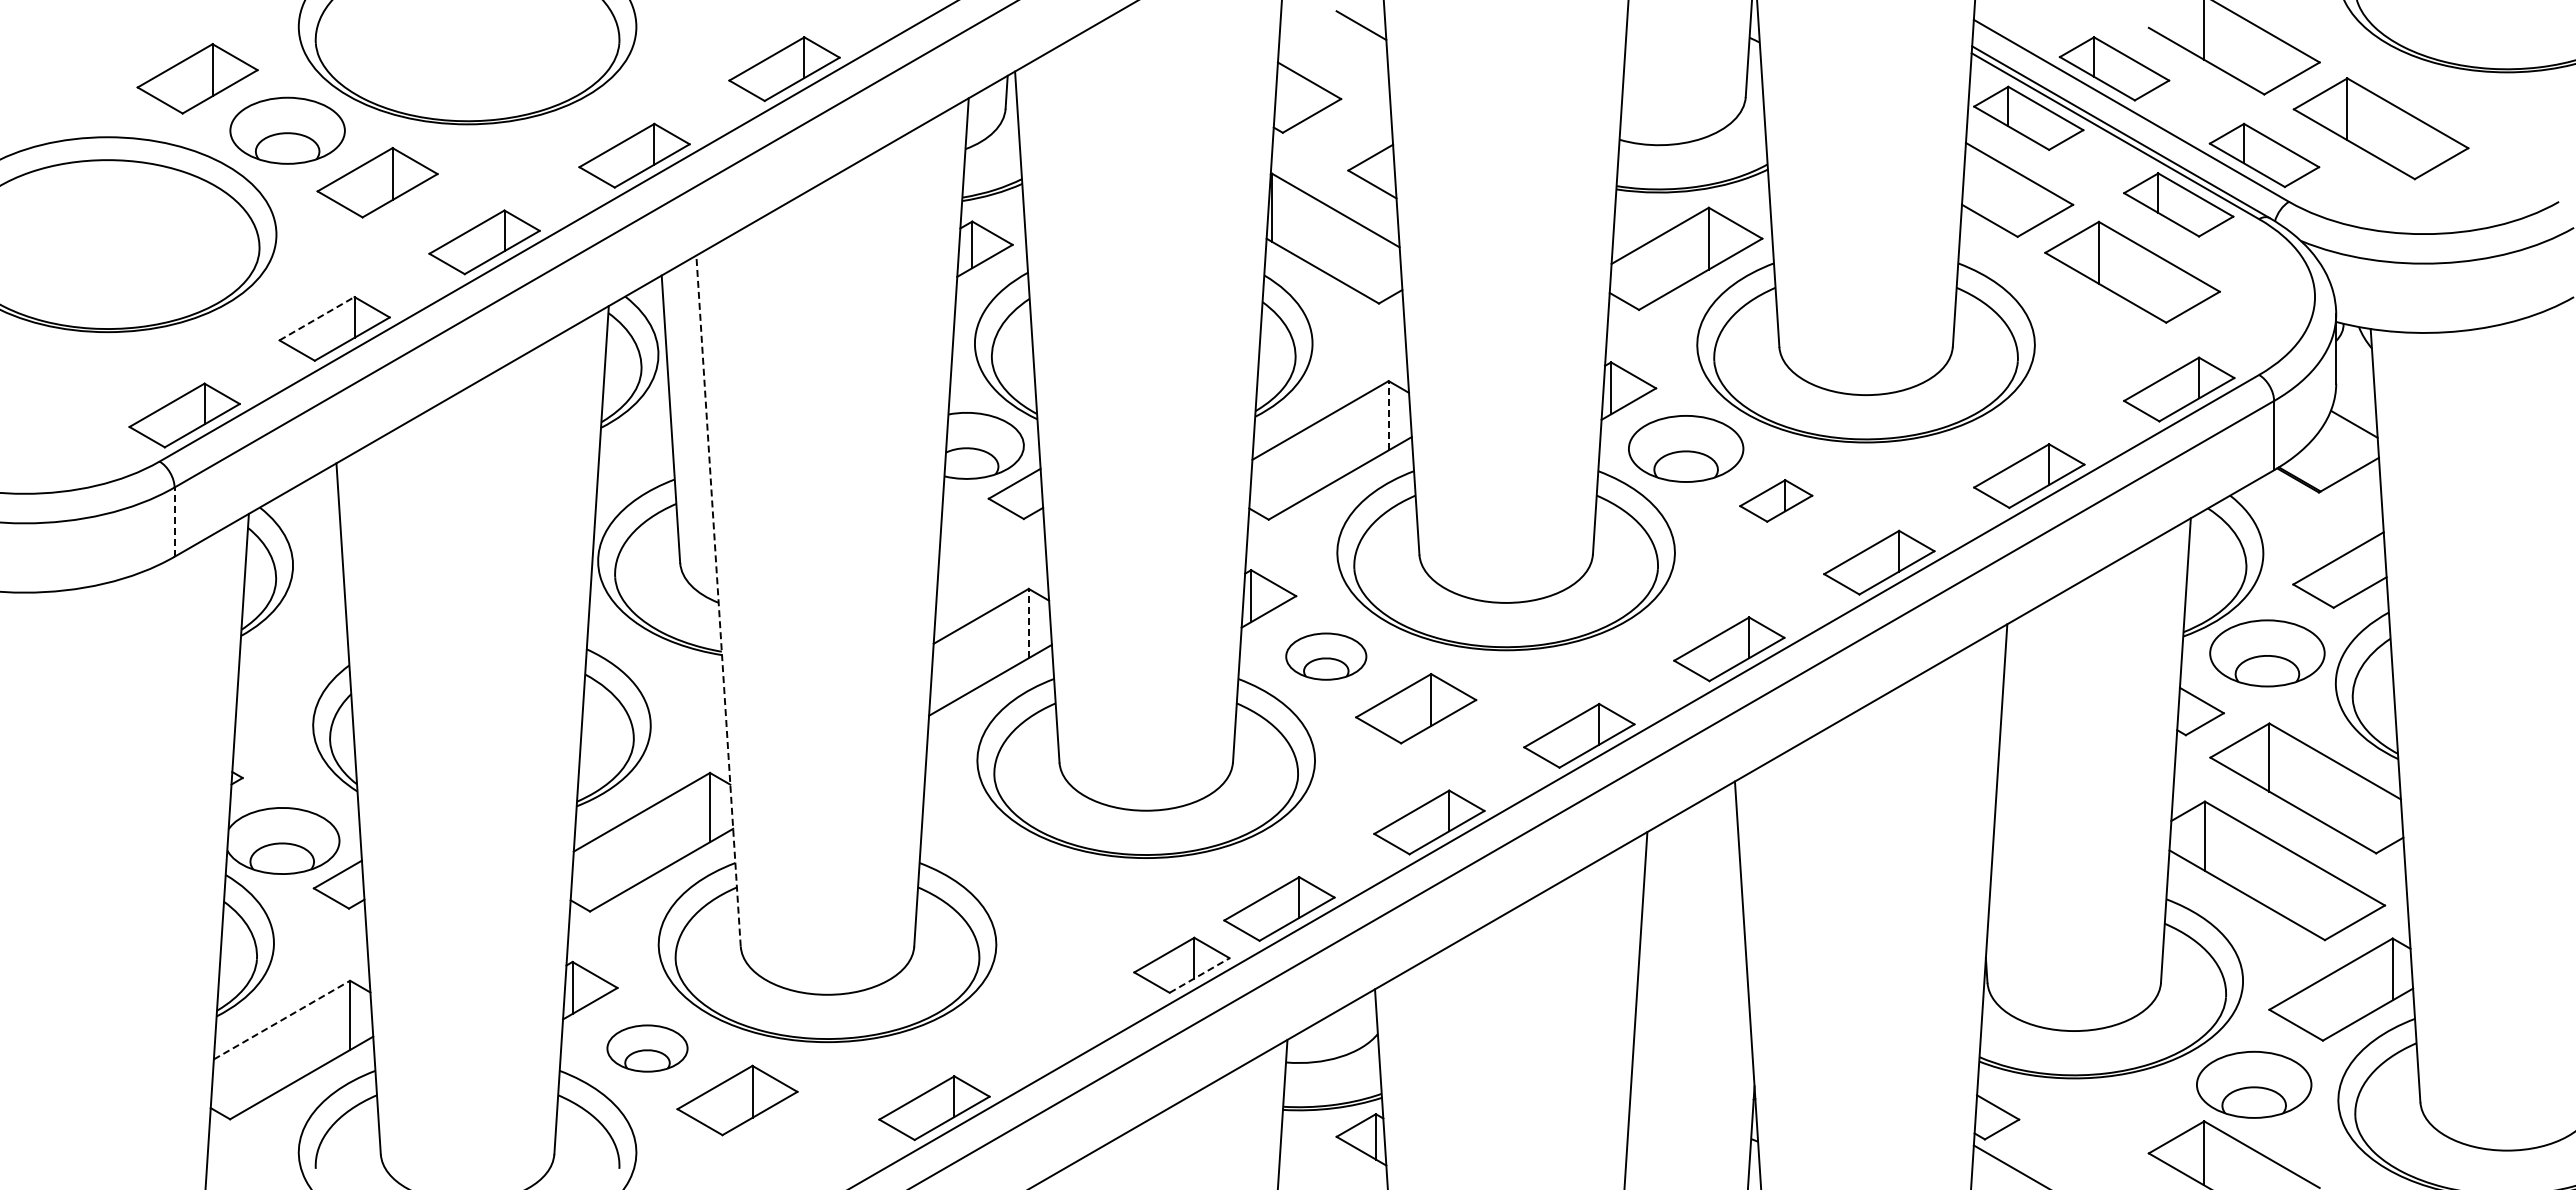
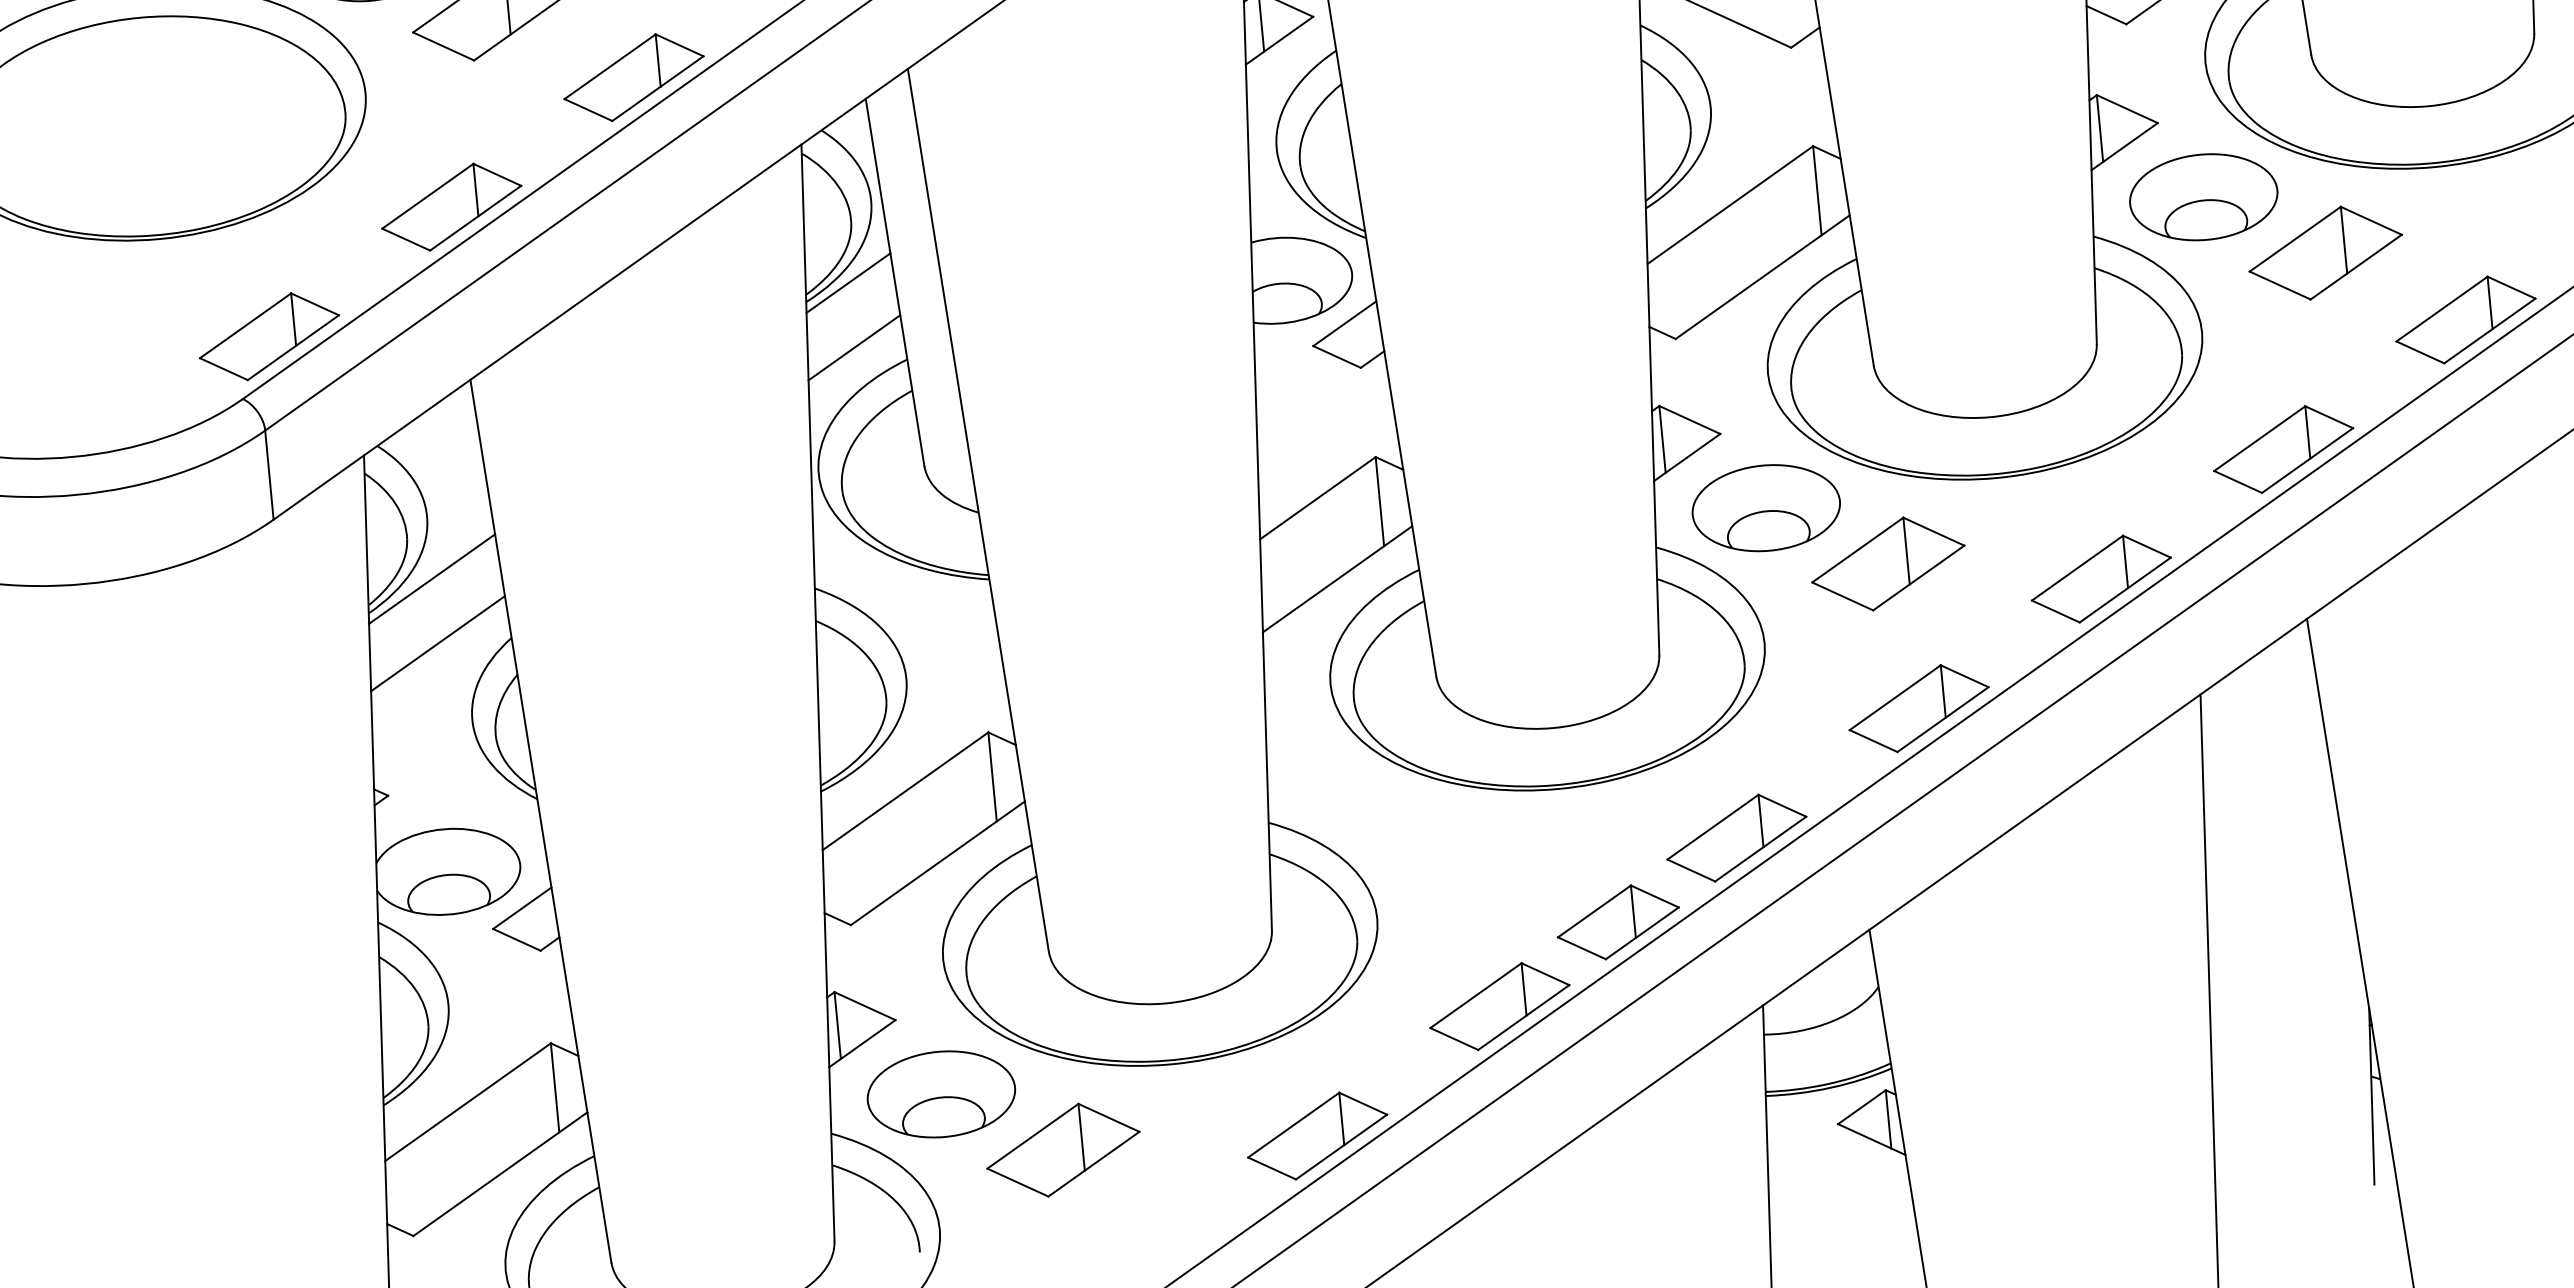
line: (317, 318) -> (428, 195), dashed -> solid
line: (1388, 415) -> (1817, 190), dashed -> solid
line: (634, 416) -> (847, 283), added
line: (634, 466) -> (853, 347), added
part: (1776, 500) -> (2326, 252), size x1.67
line: (174, 522) -> (269, 475), dashed -> solid
line: (718, 600) -> (978, 509), dashed -> solid
line: (292, 614) -> (432, 579), added
line: (1028, 623) -> (1379, 501), dashed -> solid
part: (1326, 656) -> (1766, 507), size x1.43
line: (292, 664) -> (438, 643), added
line: (1199, 975) -> (1642, 933), dashed -> solid
line: (282, 1020) -> (468, 1102), dashed -> solid
part: (1084, 1021) -> (1499, 1006), added
part: (647, 1048) -> (941, 1094), size x1.43

